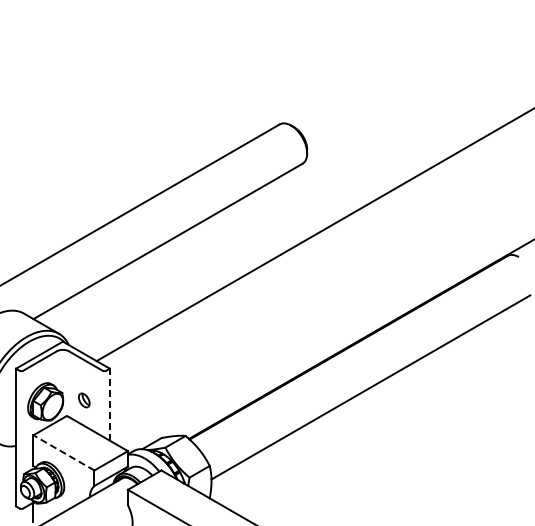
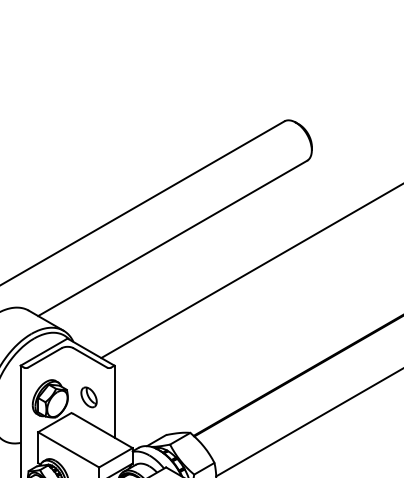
part: (83, 400) -> (88, 397), size x1.43
line: (109, 404) -> (114, 401), dashed -> solid
line: (63, 452) -> (68, 449), dashed -> solid

